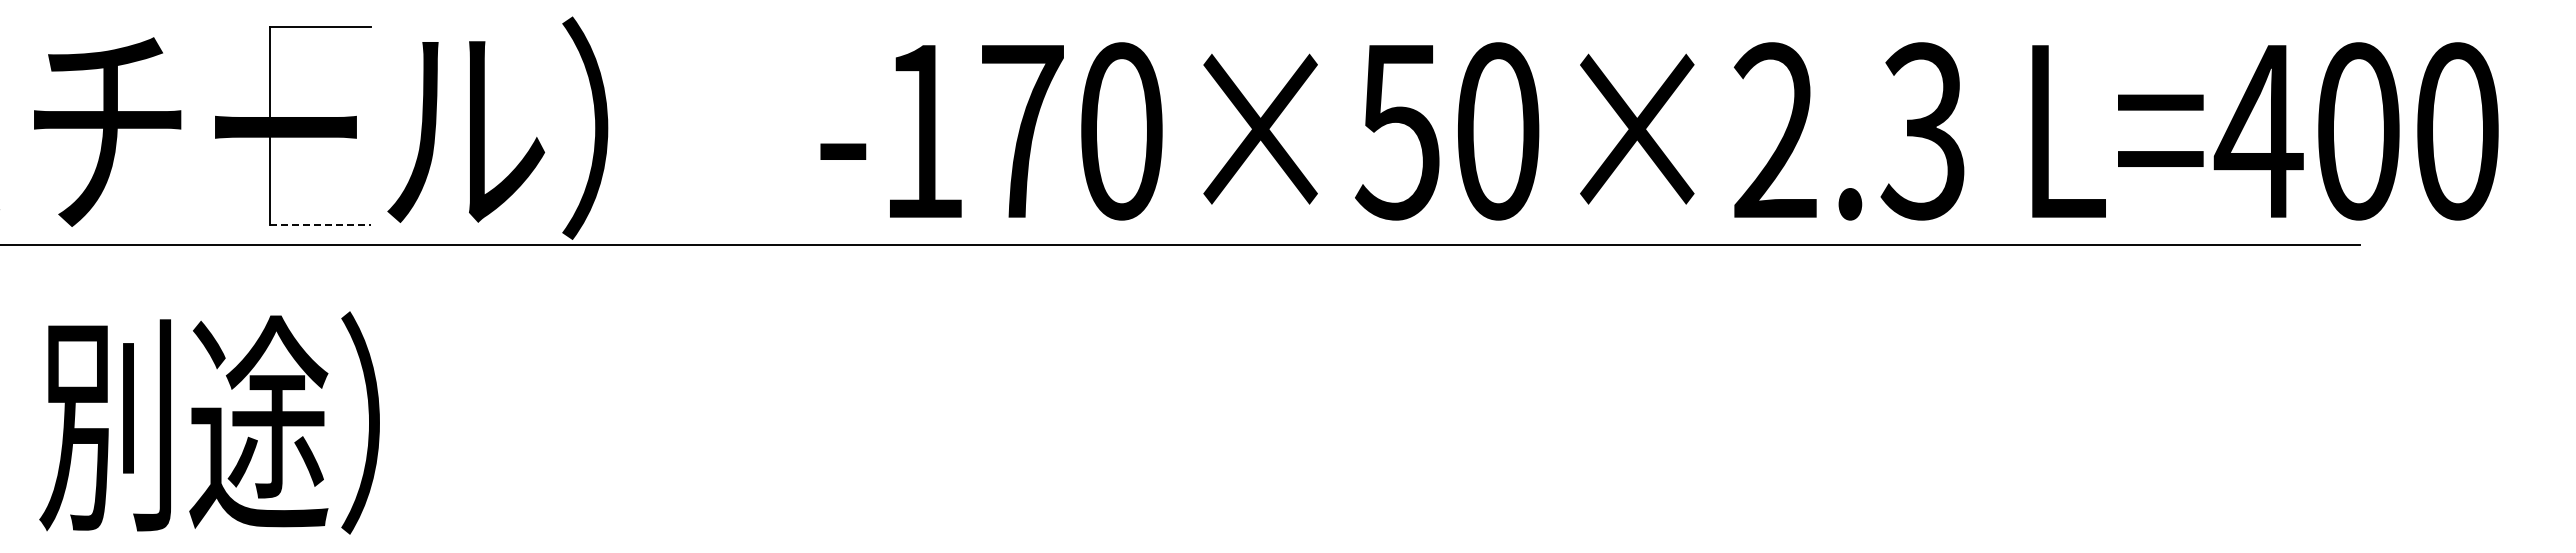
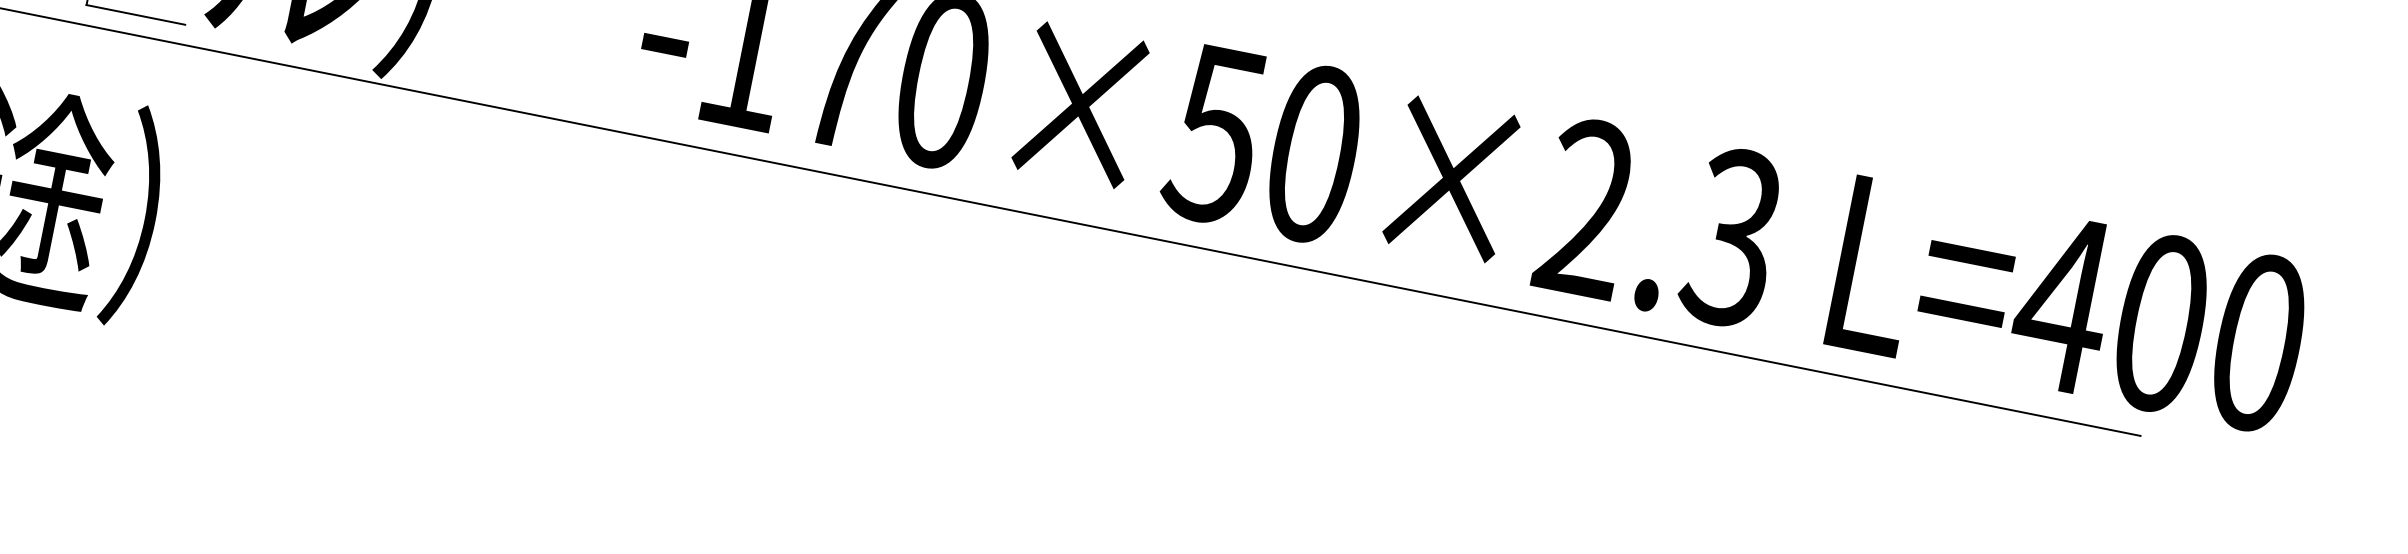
line: (321, 225) -> (136, 15), dashed -> solid

